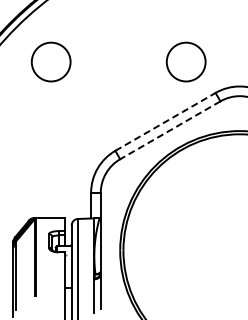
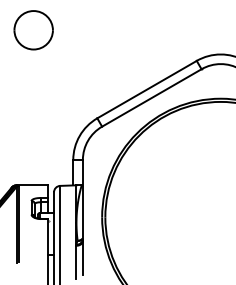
part: (185, 61) -> (166, 29), removed
line: (165, 121) -> (147, 89), dashed -> solid
line: (170, 130) -> (152, 98), dashed -> solid

